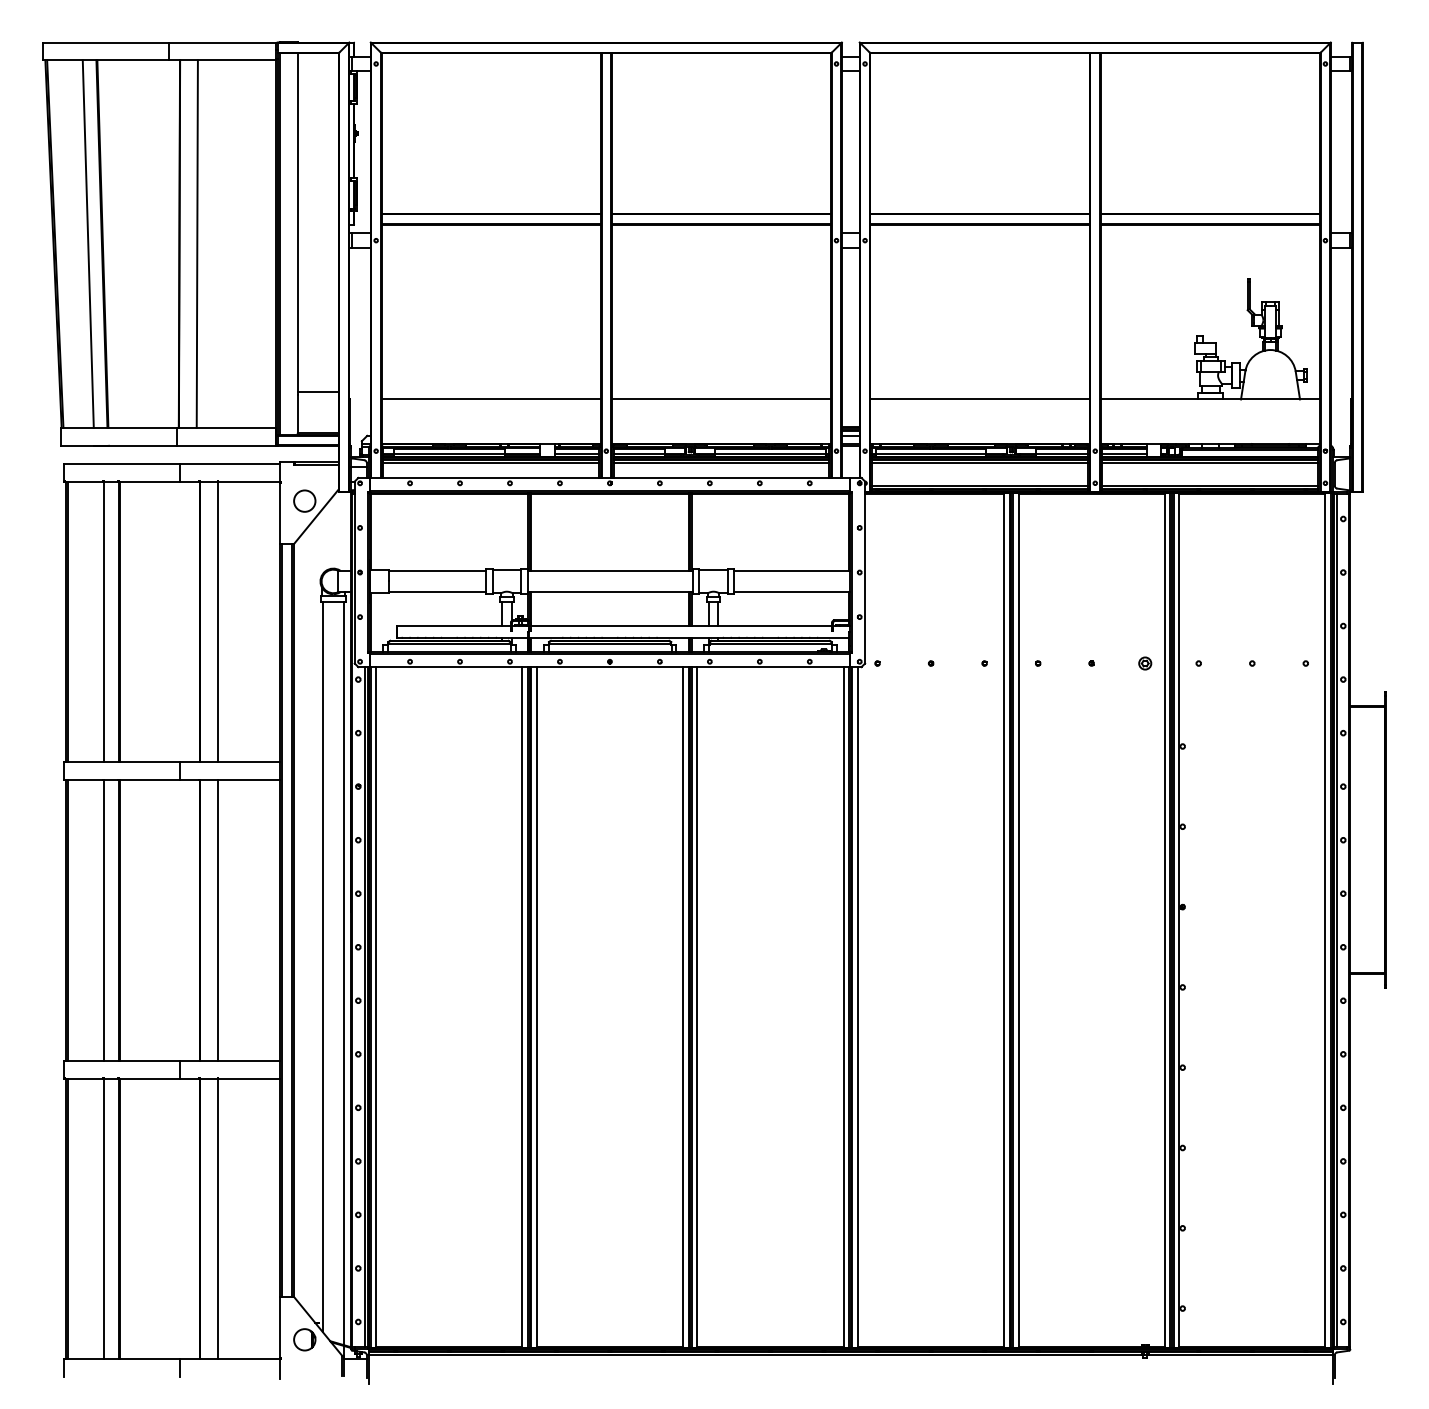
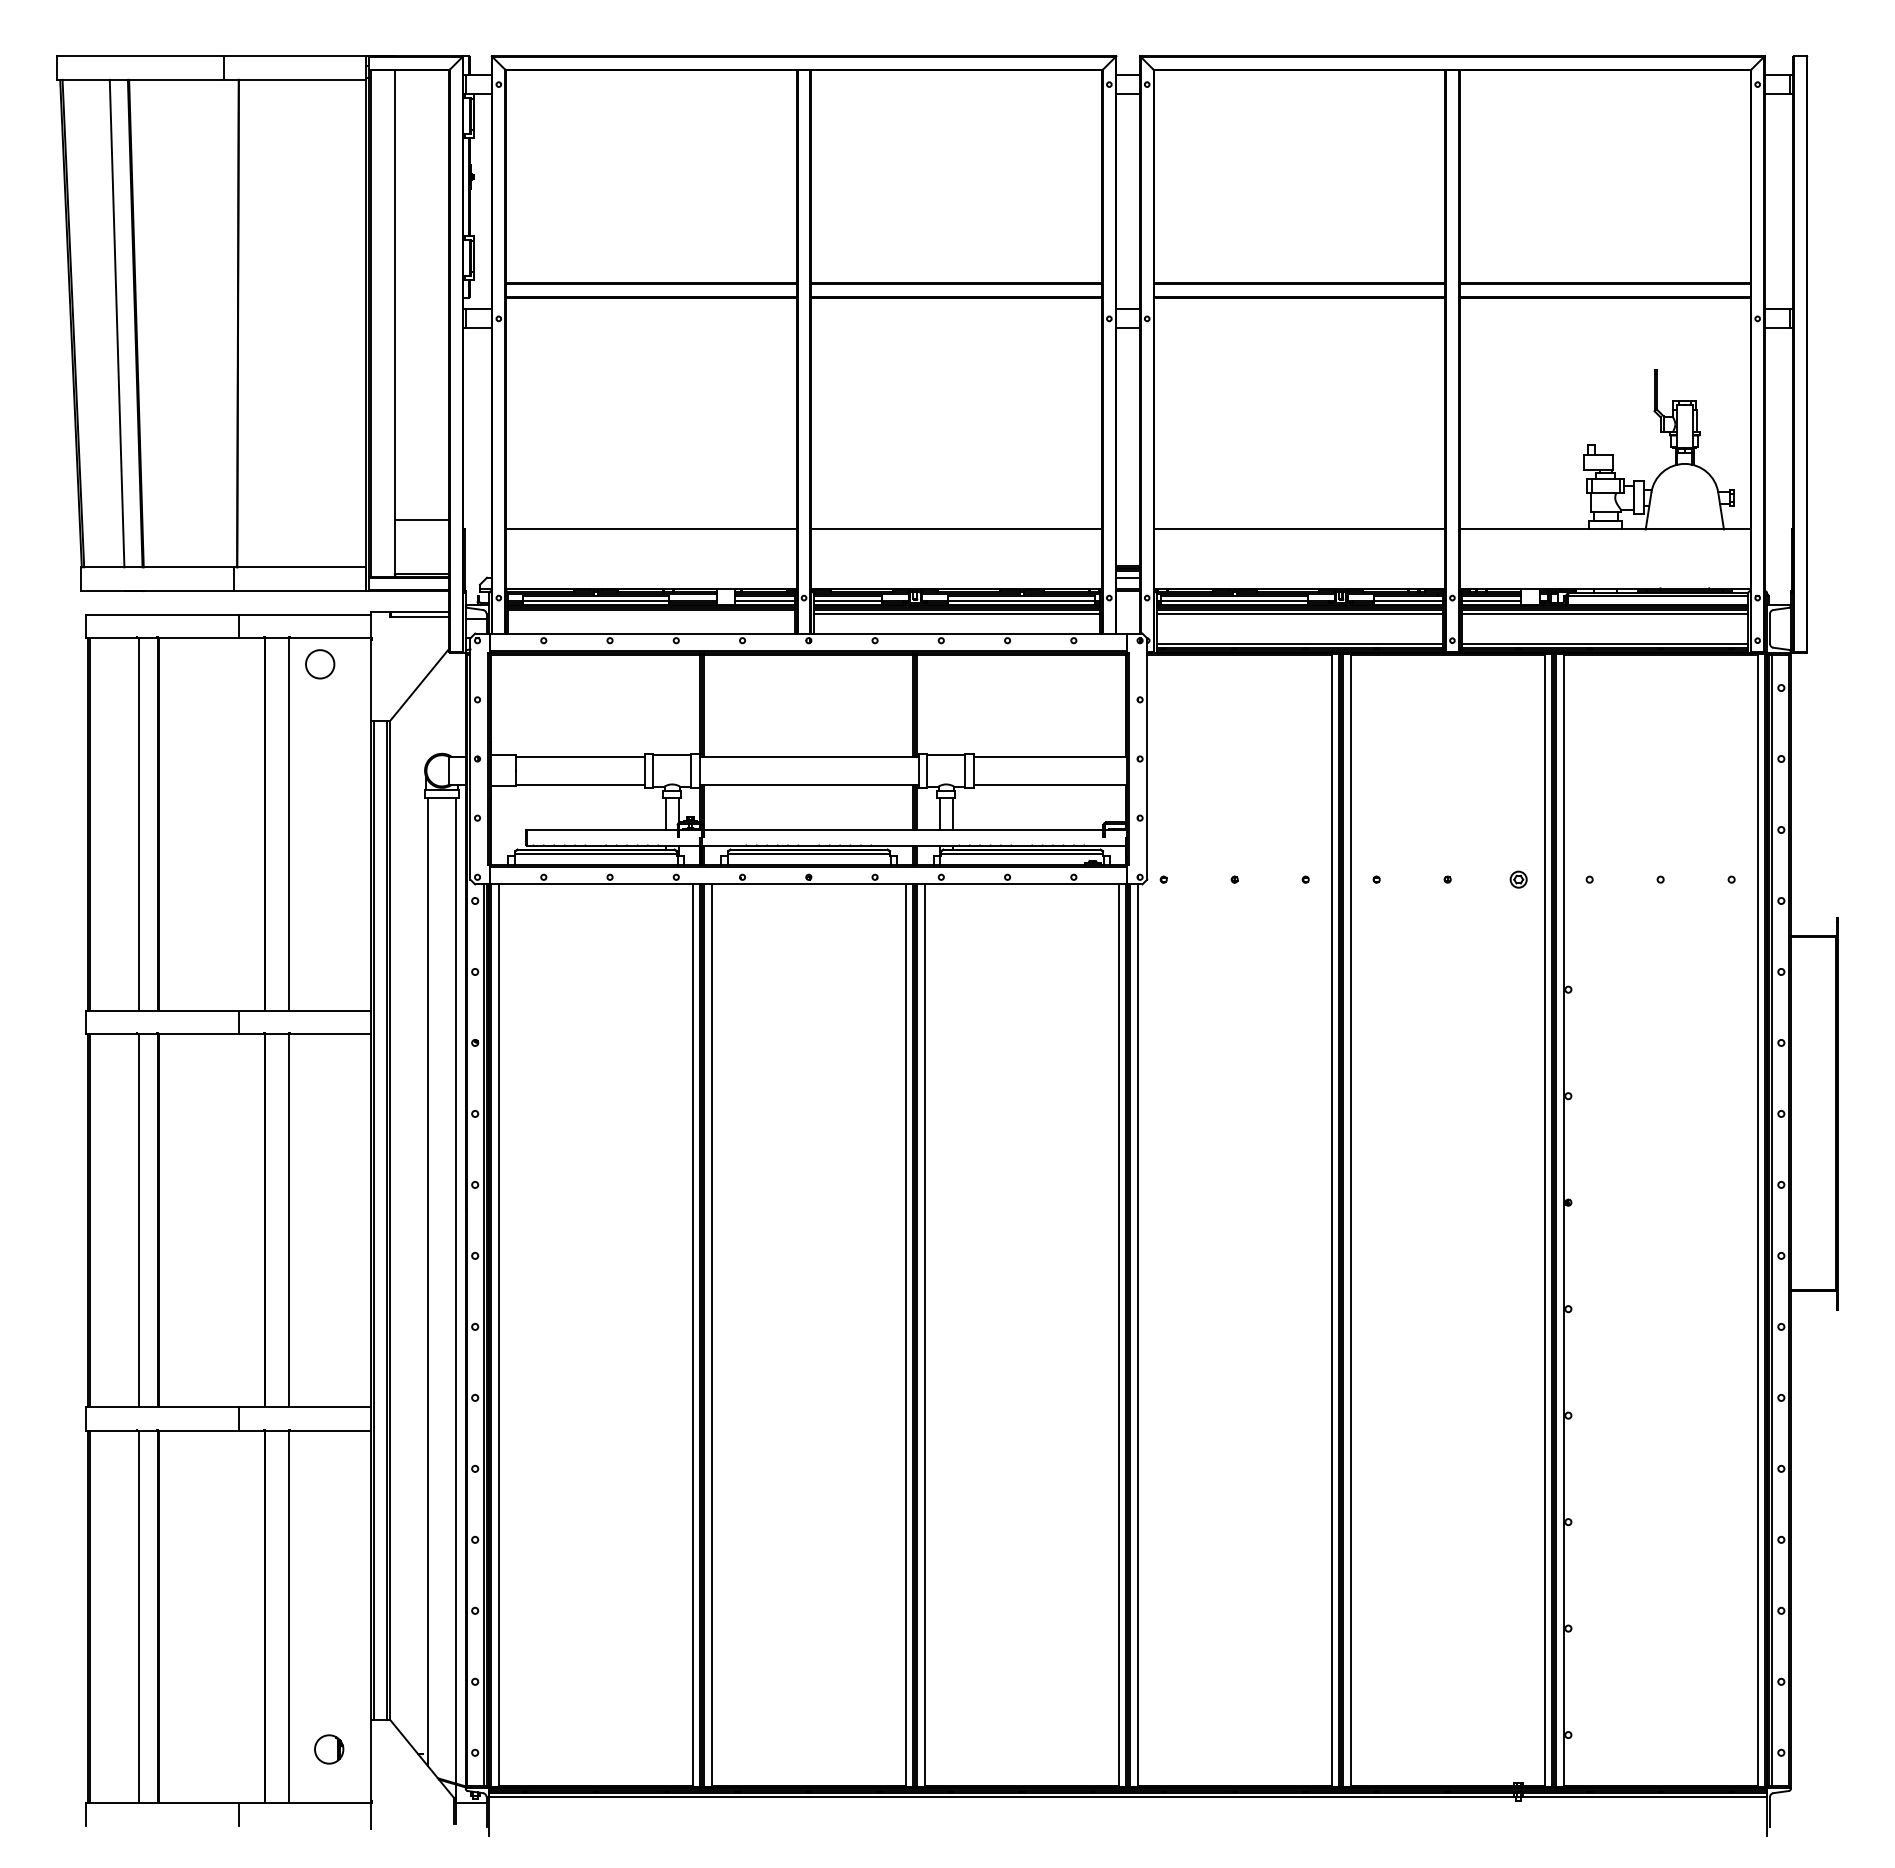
line: (197, 244) -> (261, 323), removed
line: (491, 463) -> (651, 614), removed
circle: (305, 501) -> (320, 664), moved
part: (305, 1339) -> (329, 1749), moved

